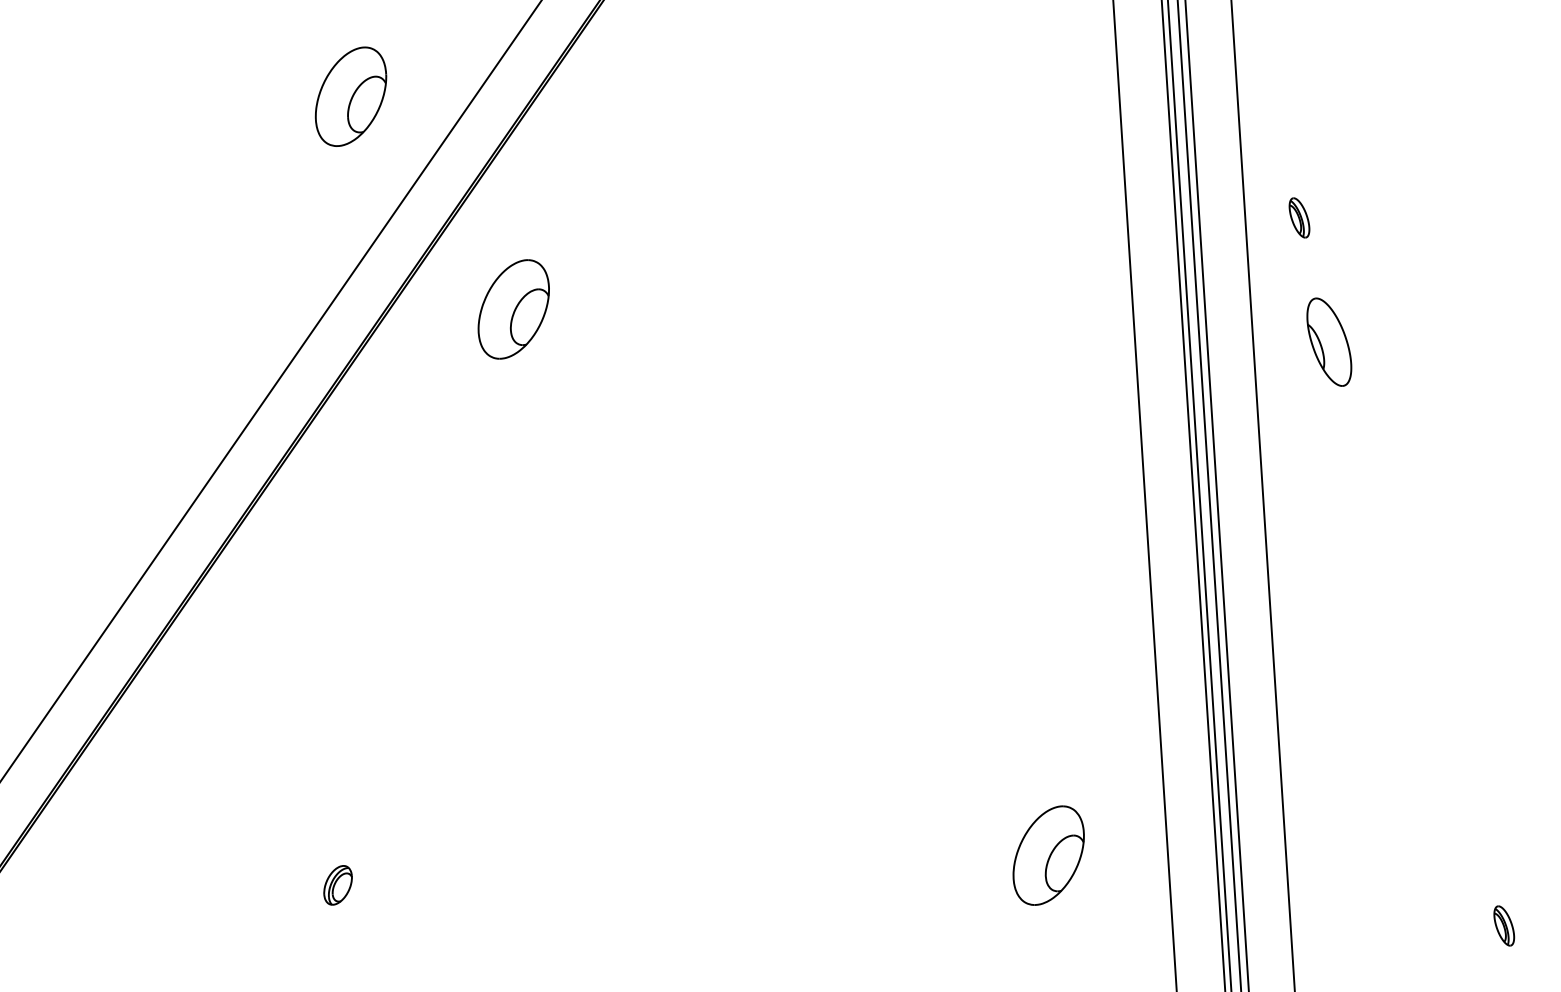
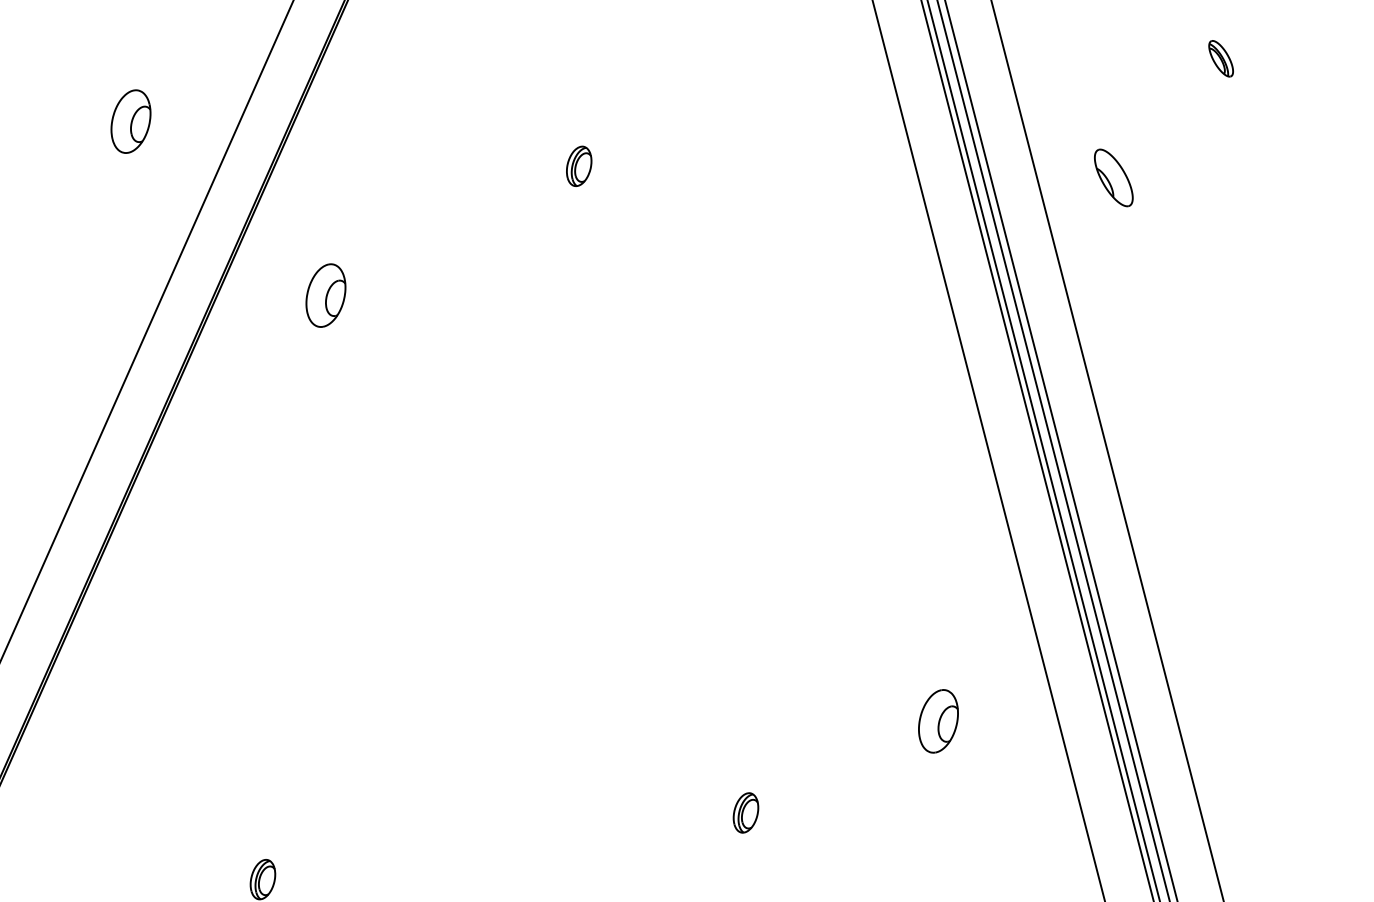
part: (350, 96) -> (130, 121), size x0.62
part: (1299, 217) -> (1221, 58), moved
part: (793, 227) -> (579, 165), added
part: (513, 309) -> (325, 295), size x0.62
part: (1329, 342) -> (1113, 178), size x0.71
part: (1048, 855) -> (938, 721), size x0.62
part: (836, 910) -> (745, 812), added

